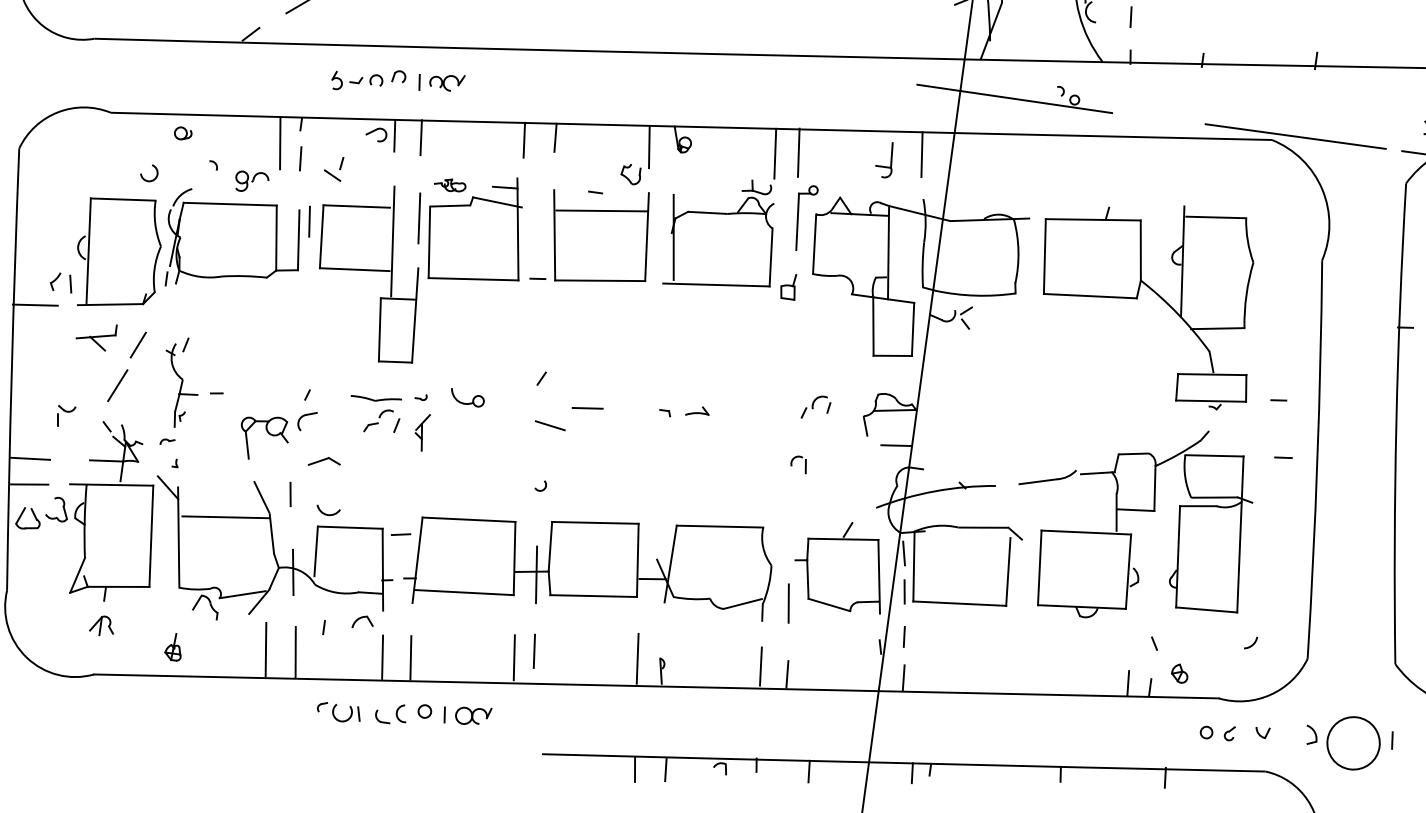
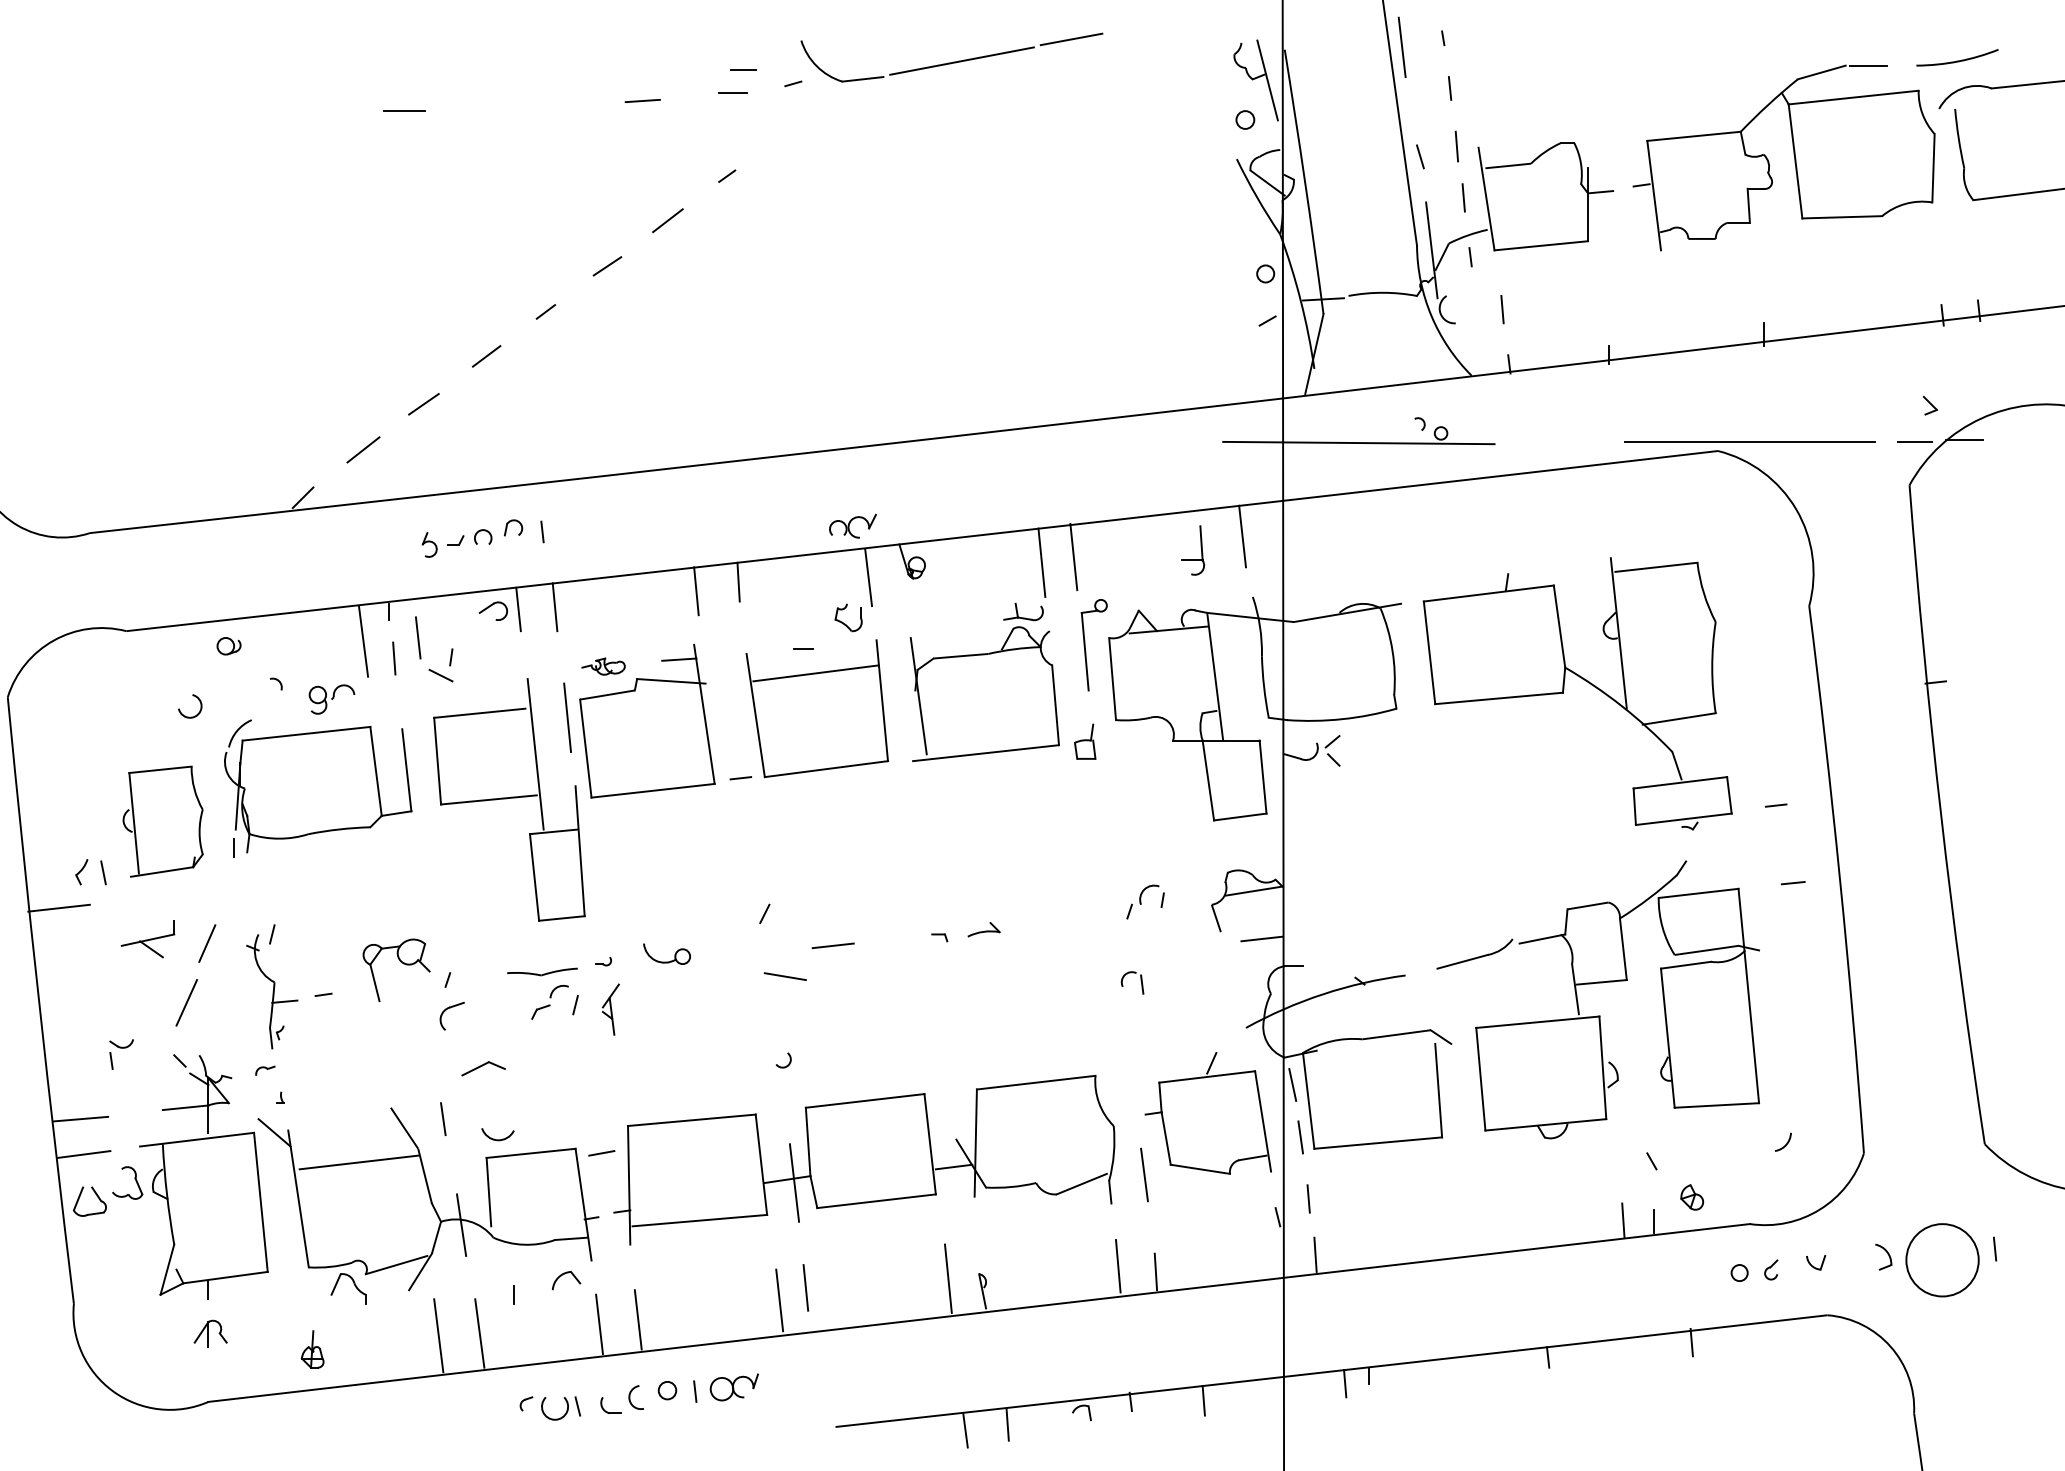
part: (446, 81) -> (852, 525), moved
line: (309, 221) -> (418, 637), moved
part: (118, 253) -> (162, 821), size x0.7
part: (267, 433) -> (400, 962), moved

